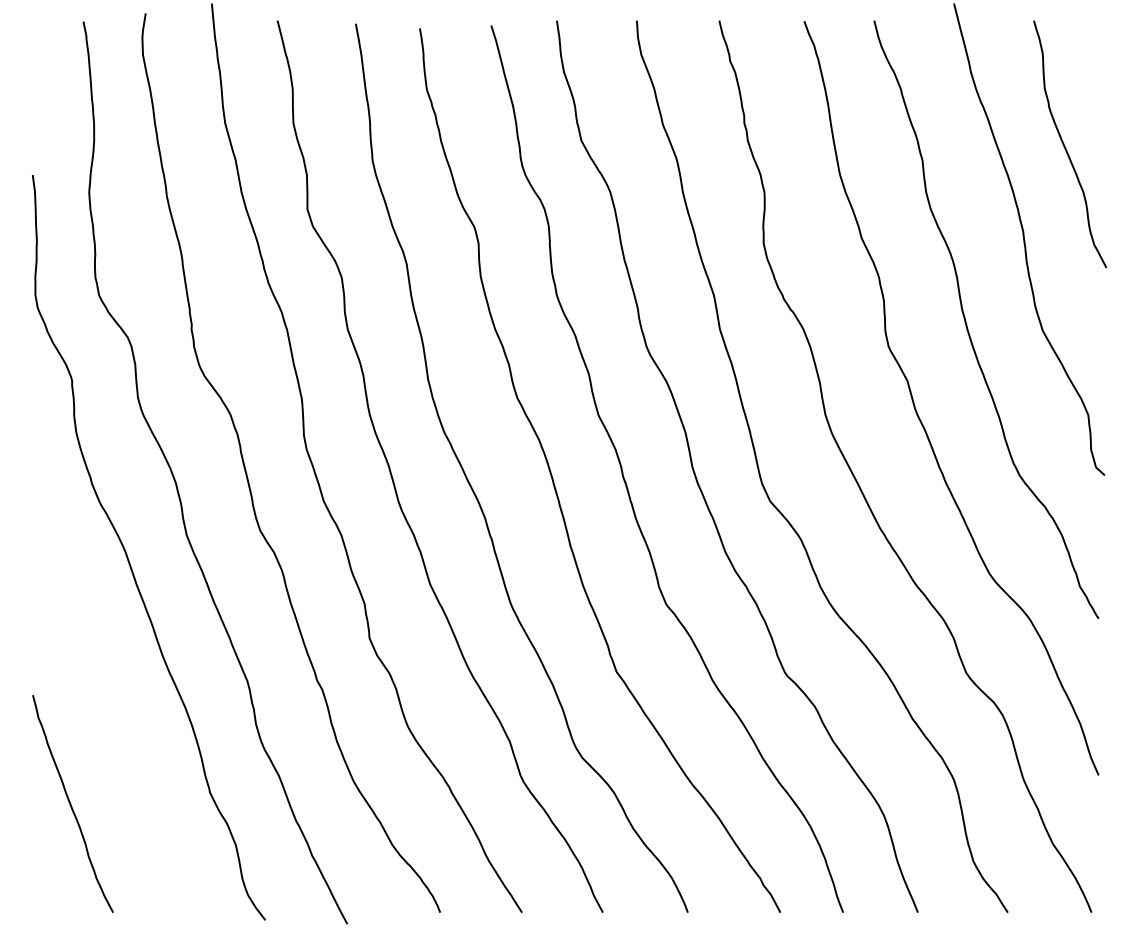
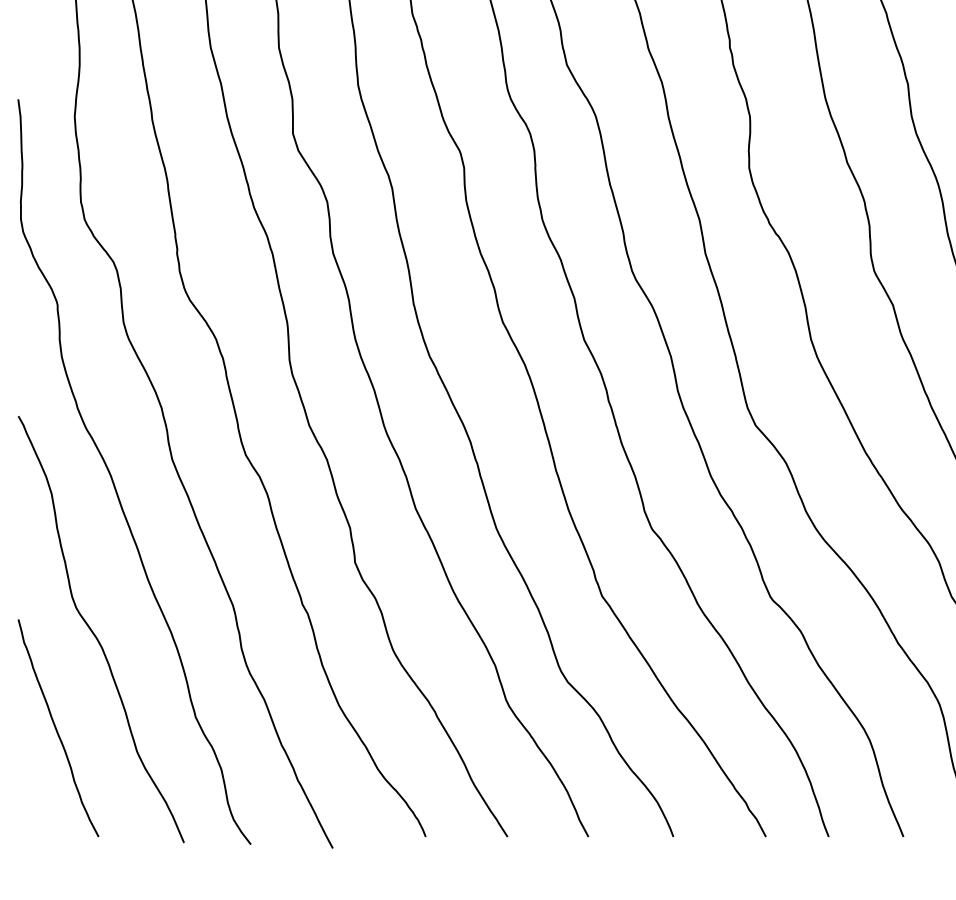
curve: (109, 709) -> (95, 633), added

